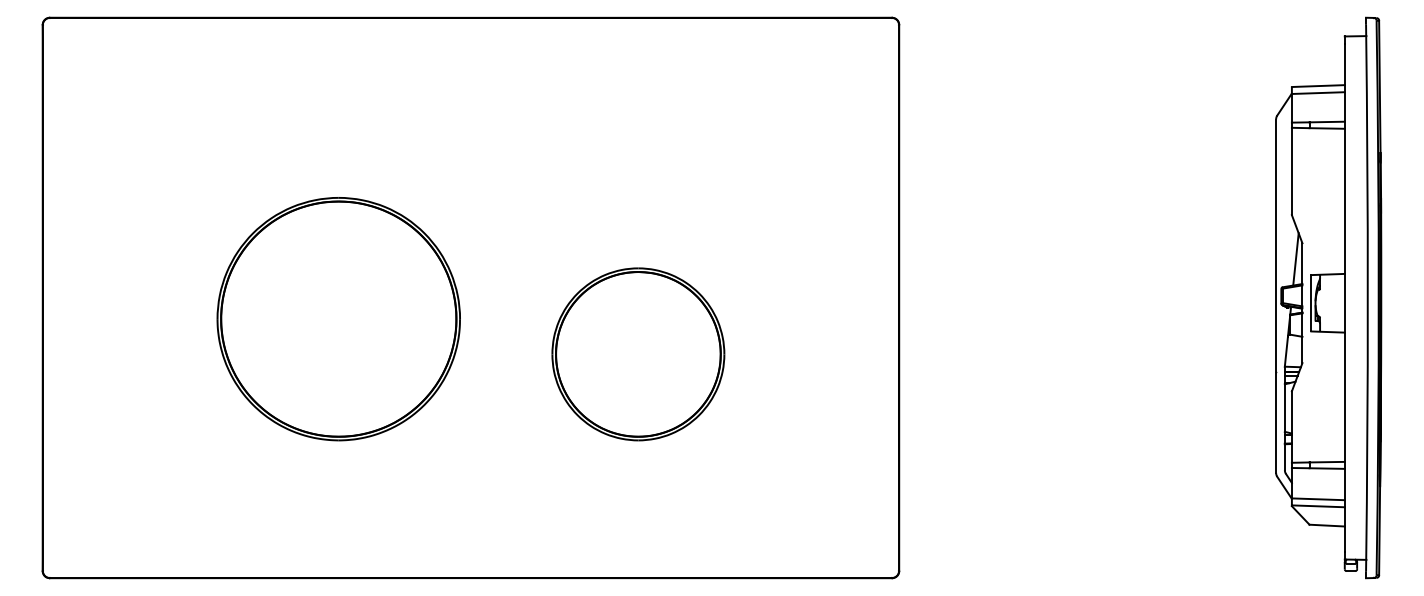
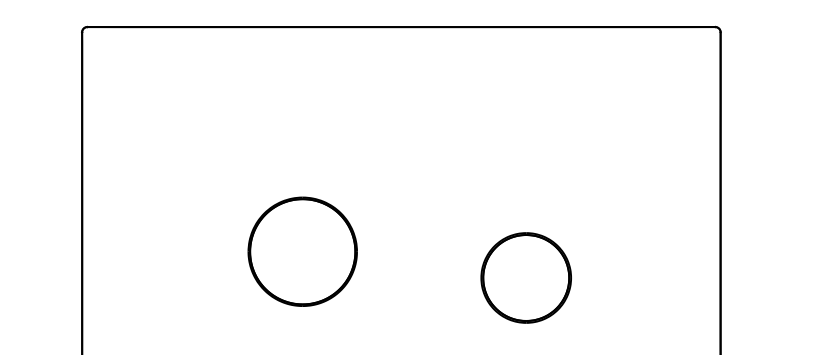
part: (338, 319) -> (302, 251), size x0.6
part: (638, 354) -> (526, 278), size x0.7

